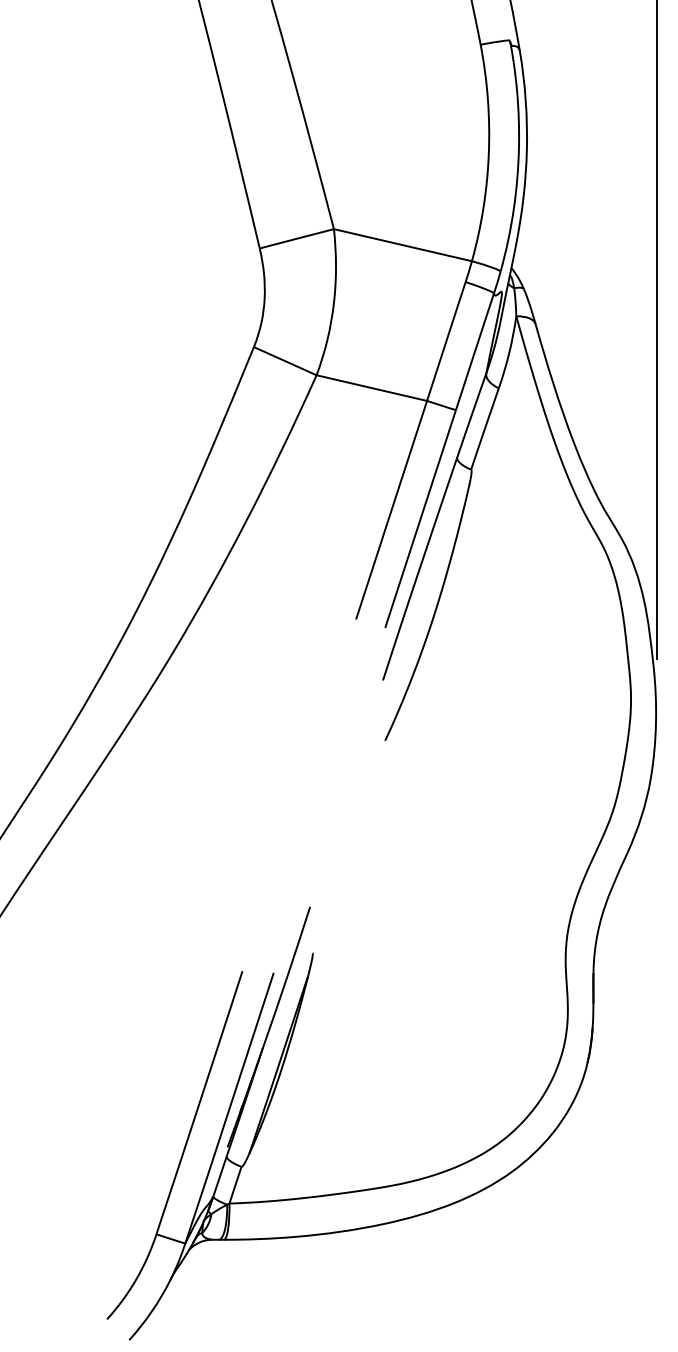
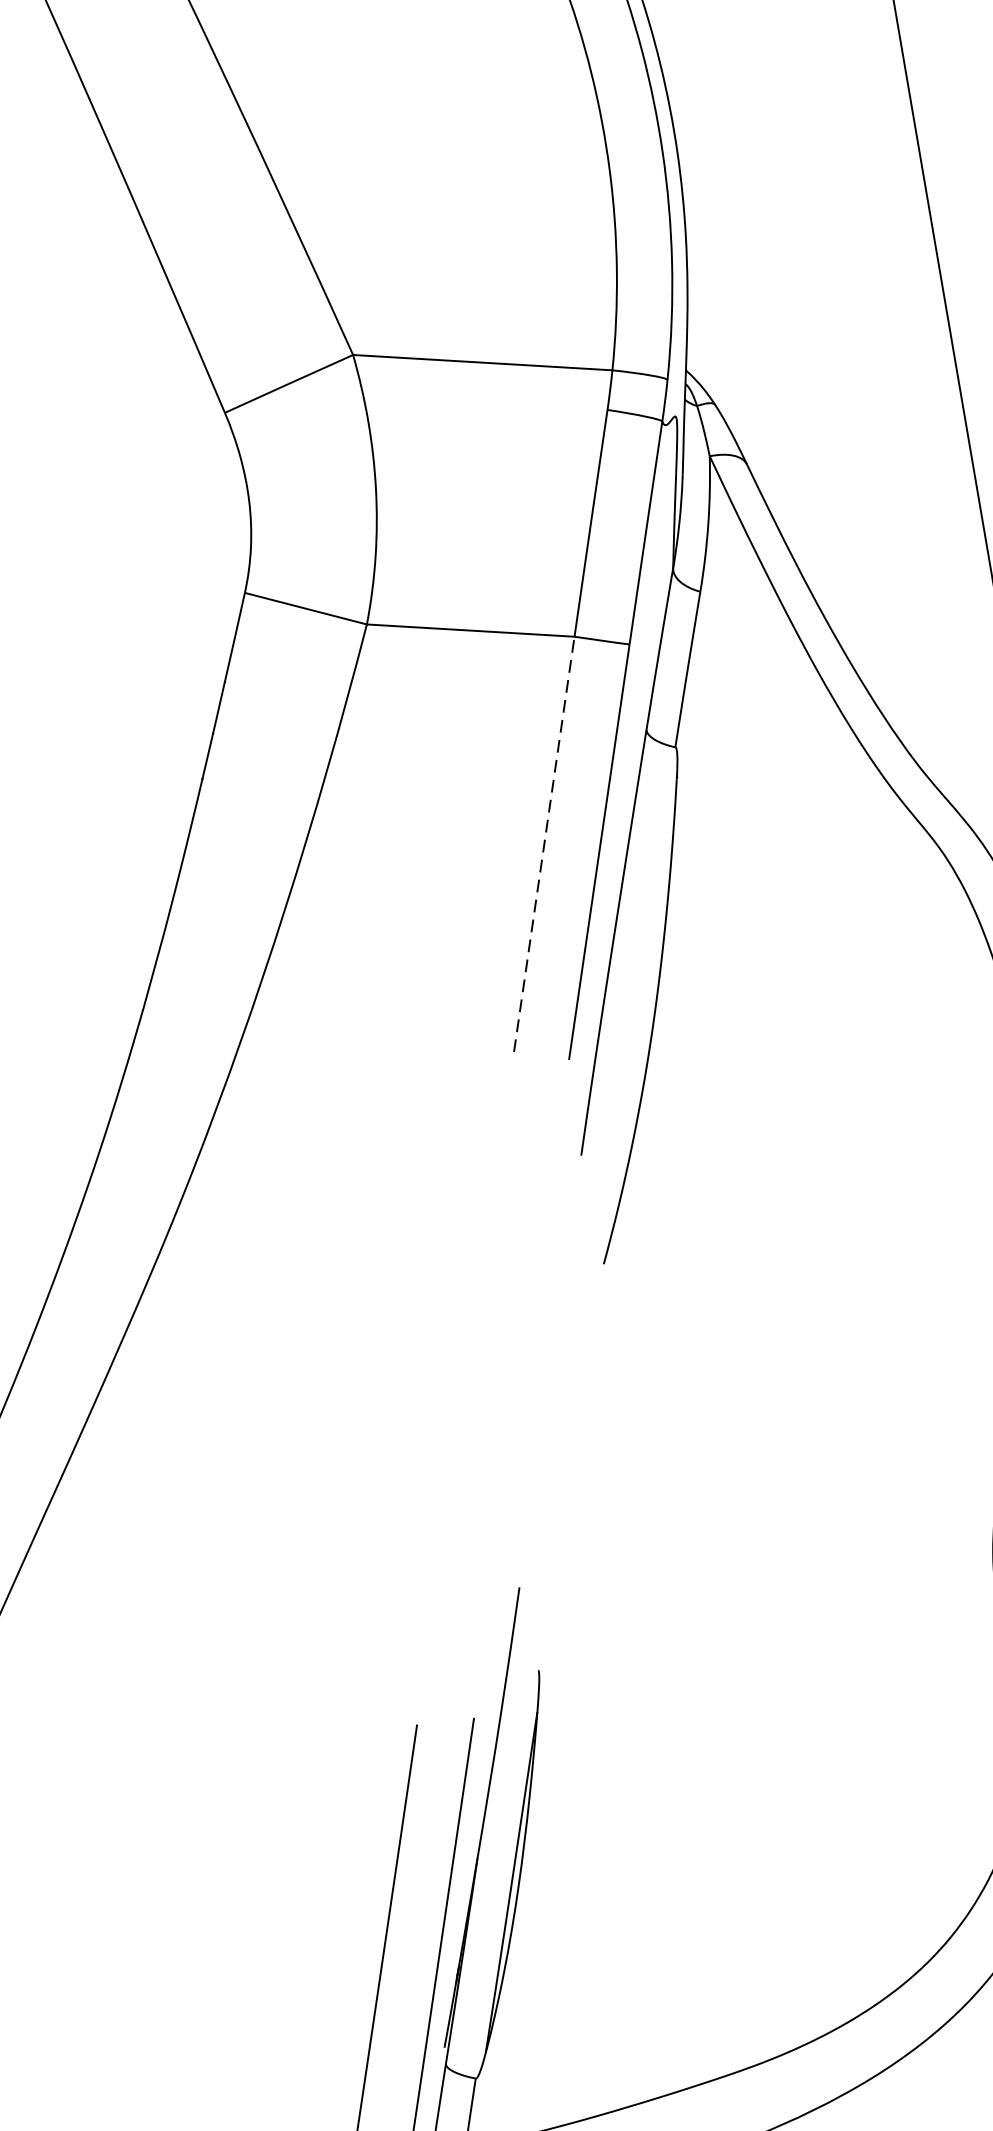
line: (391, 509) -> (543, 843), solid -> dashed

